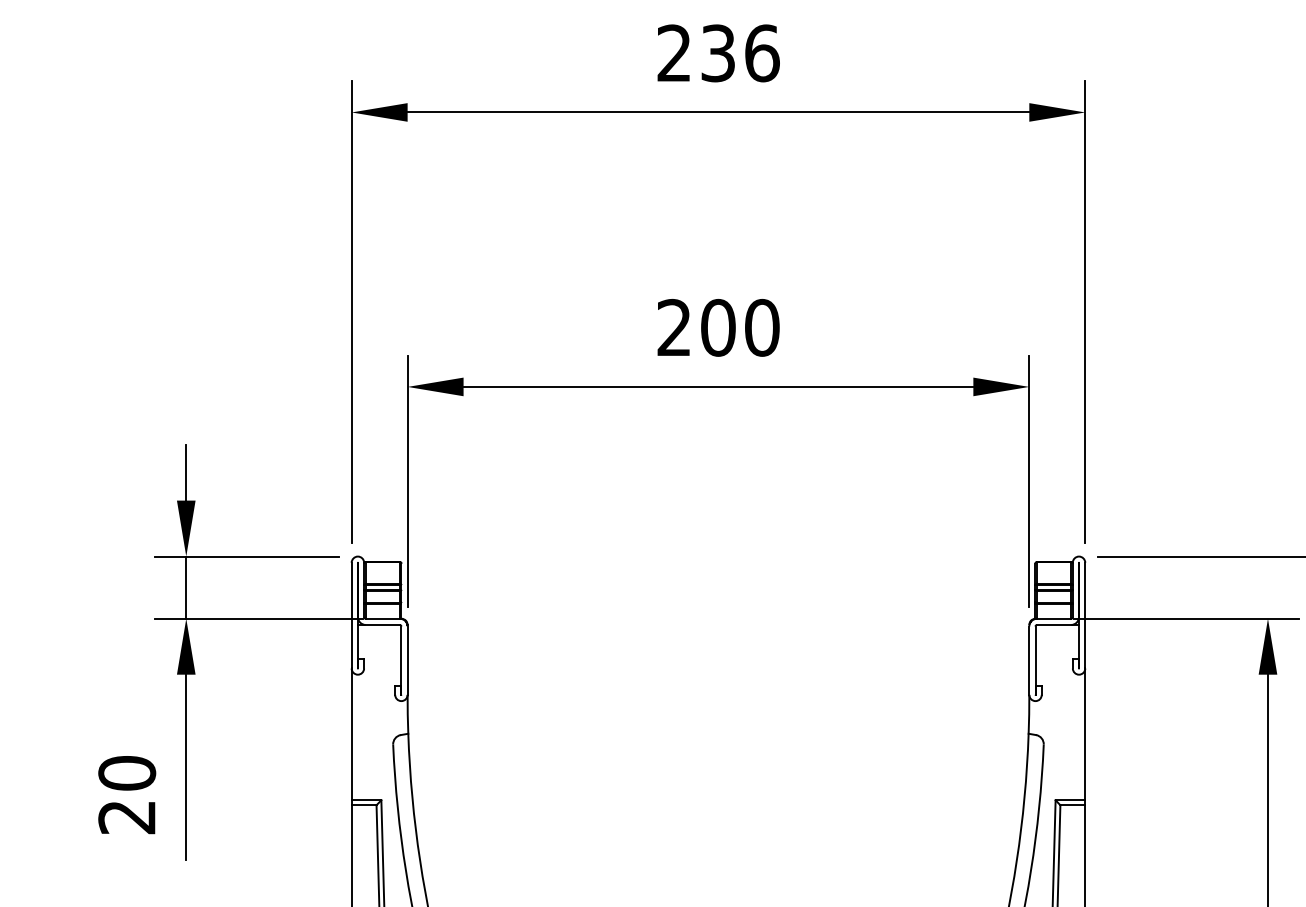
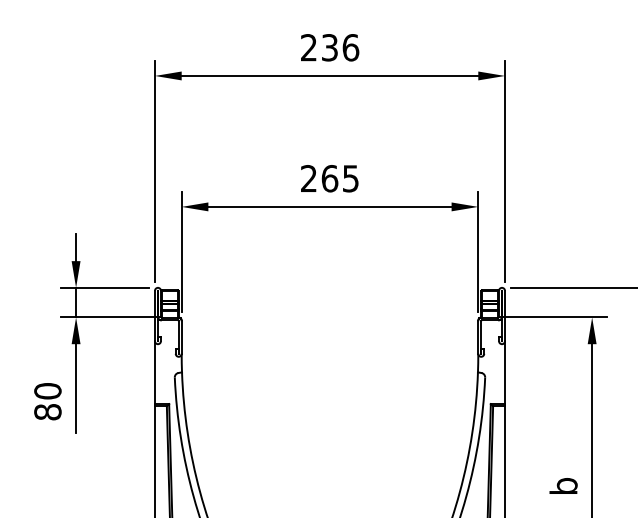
text: (740, 327) -> (340, 178), 200 -> 265
text: (126, 817) -> (47, 412), 20 -> 80

